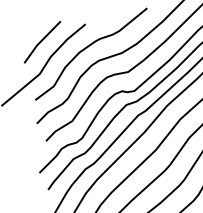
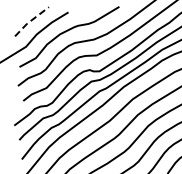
line: (41, 40) -> (31, 20), solid -> dashed

